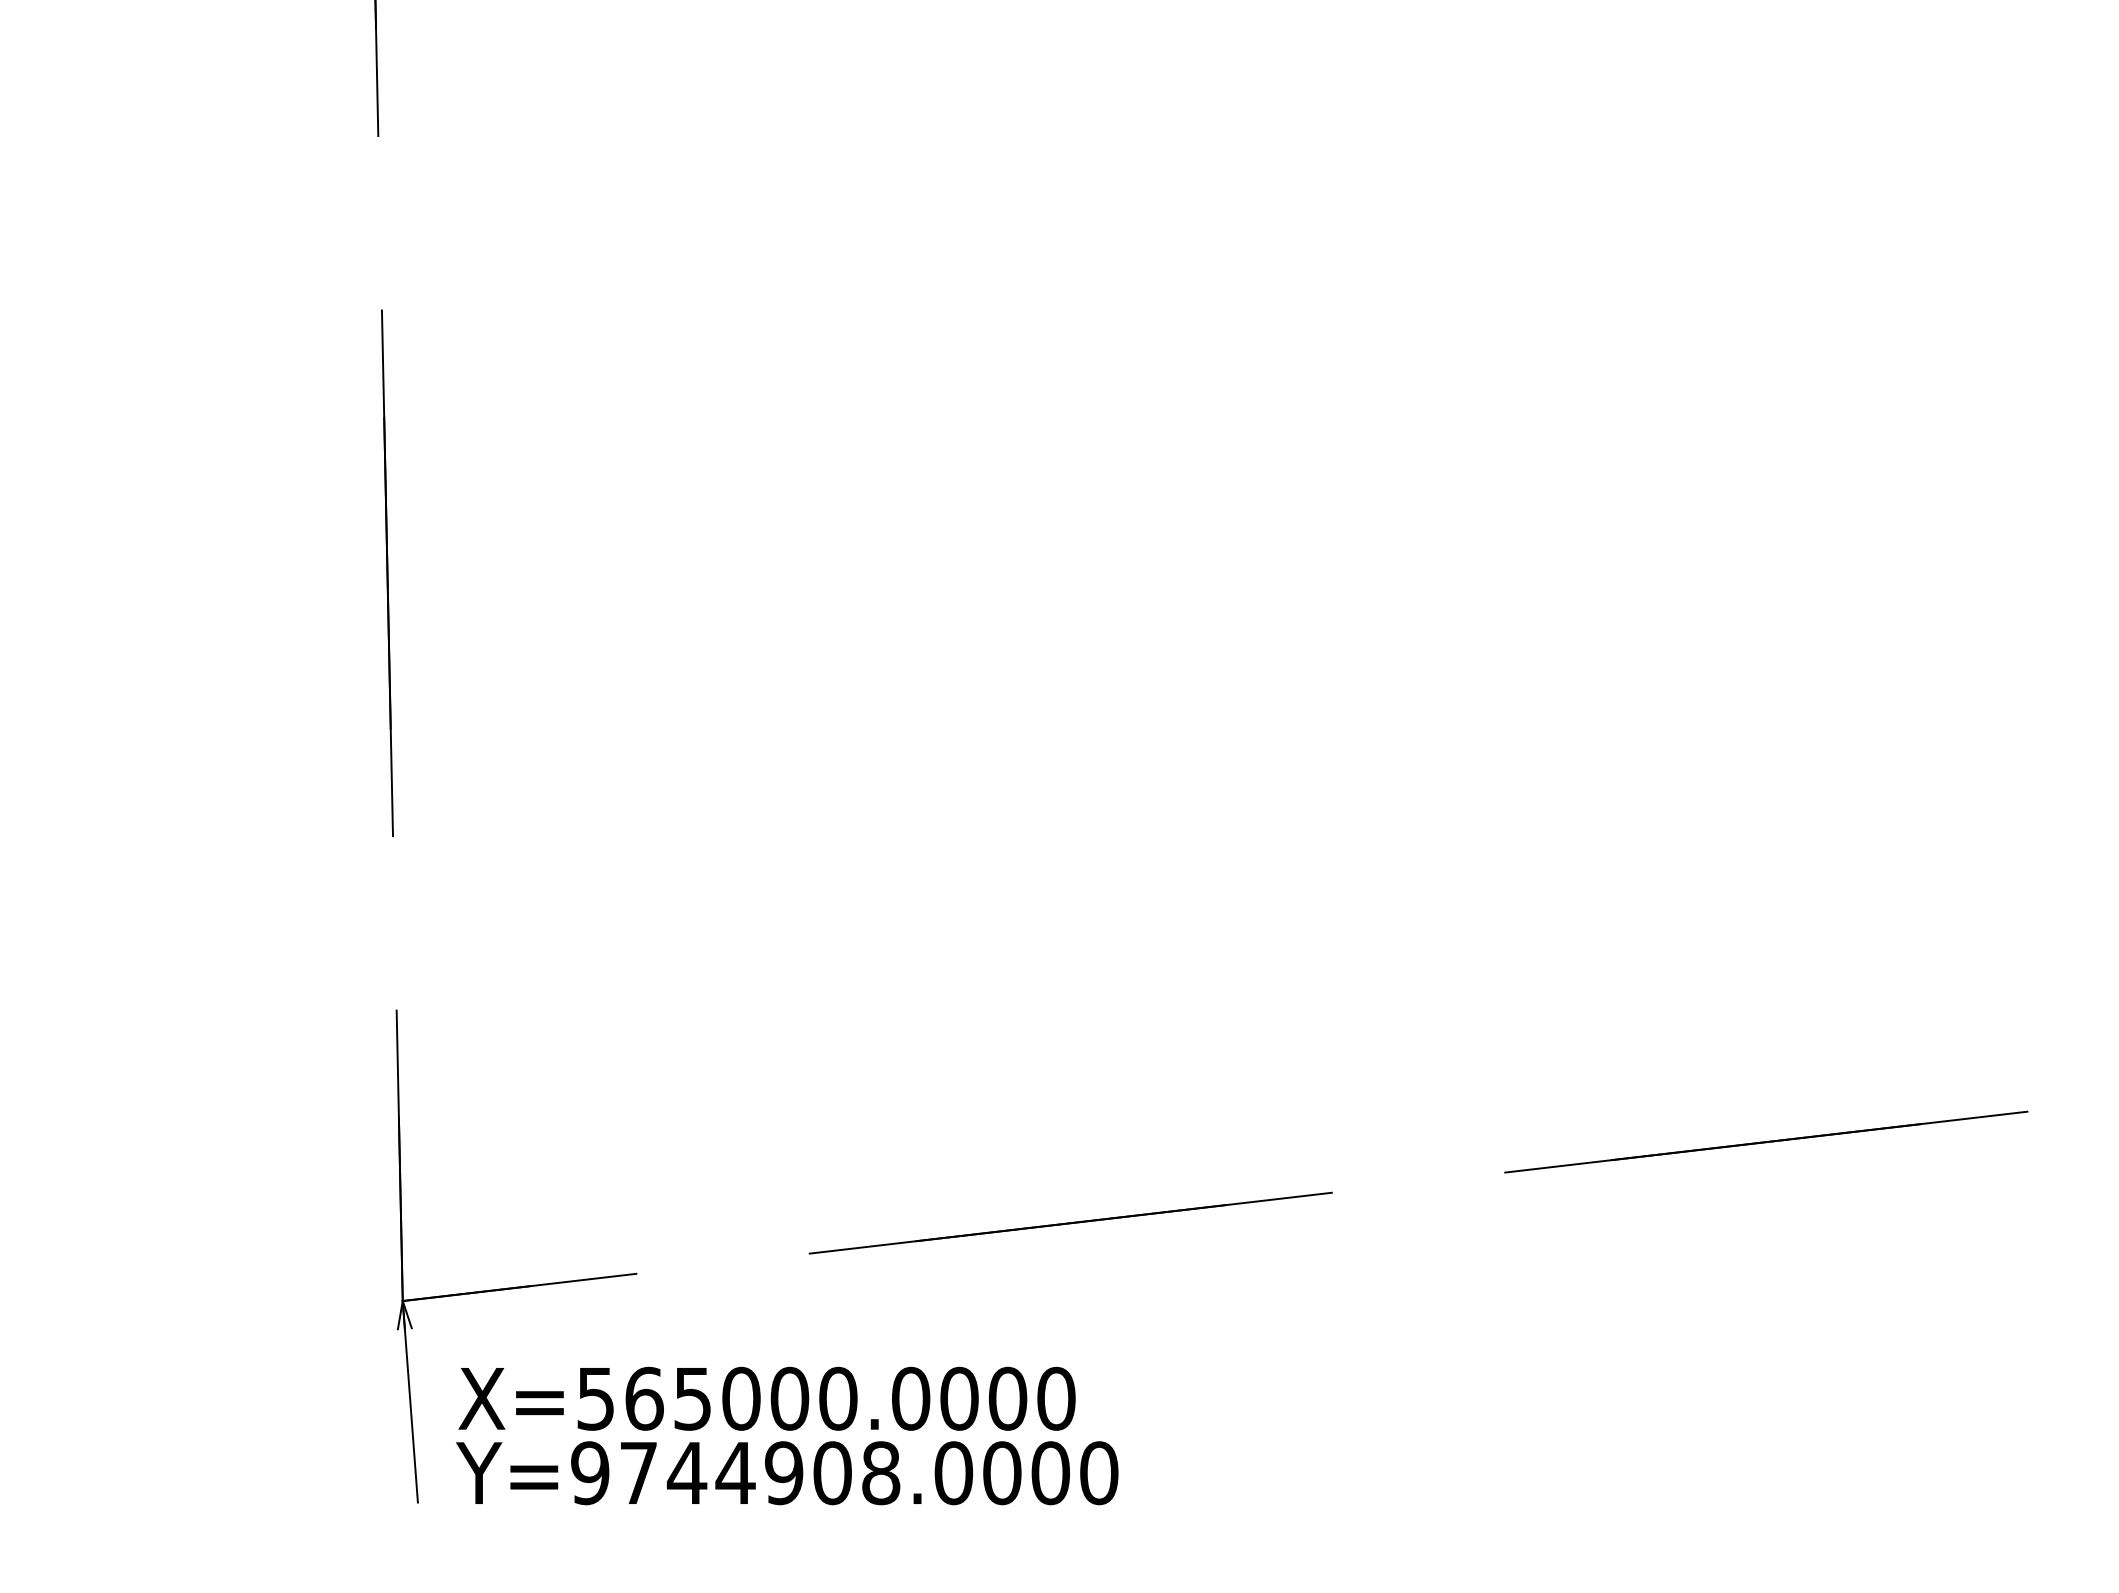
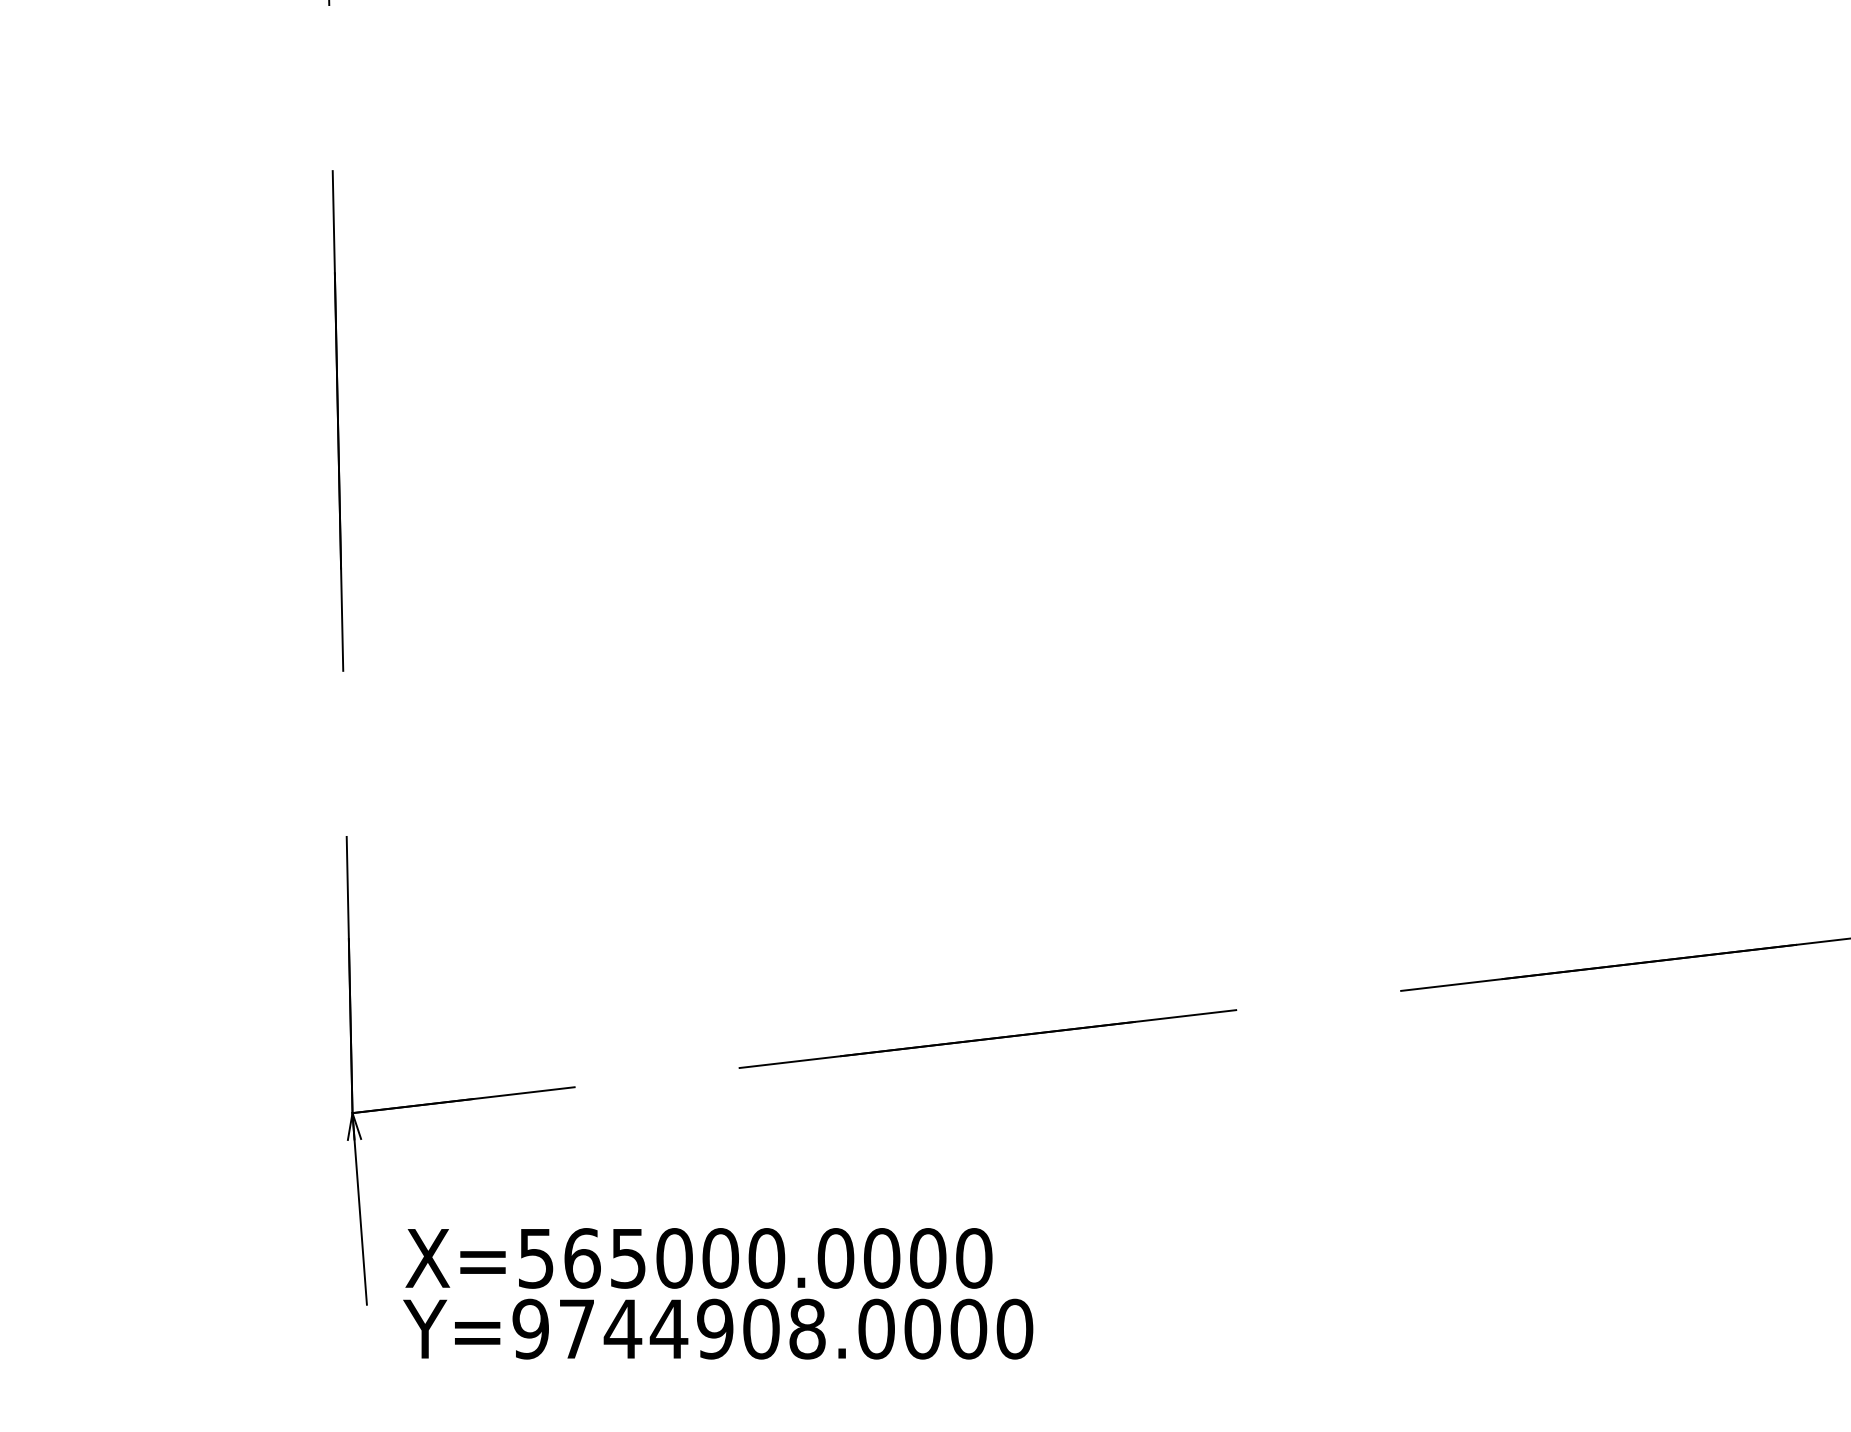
text: (787, 1435) -> (718, 1293), moved

